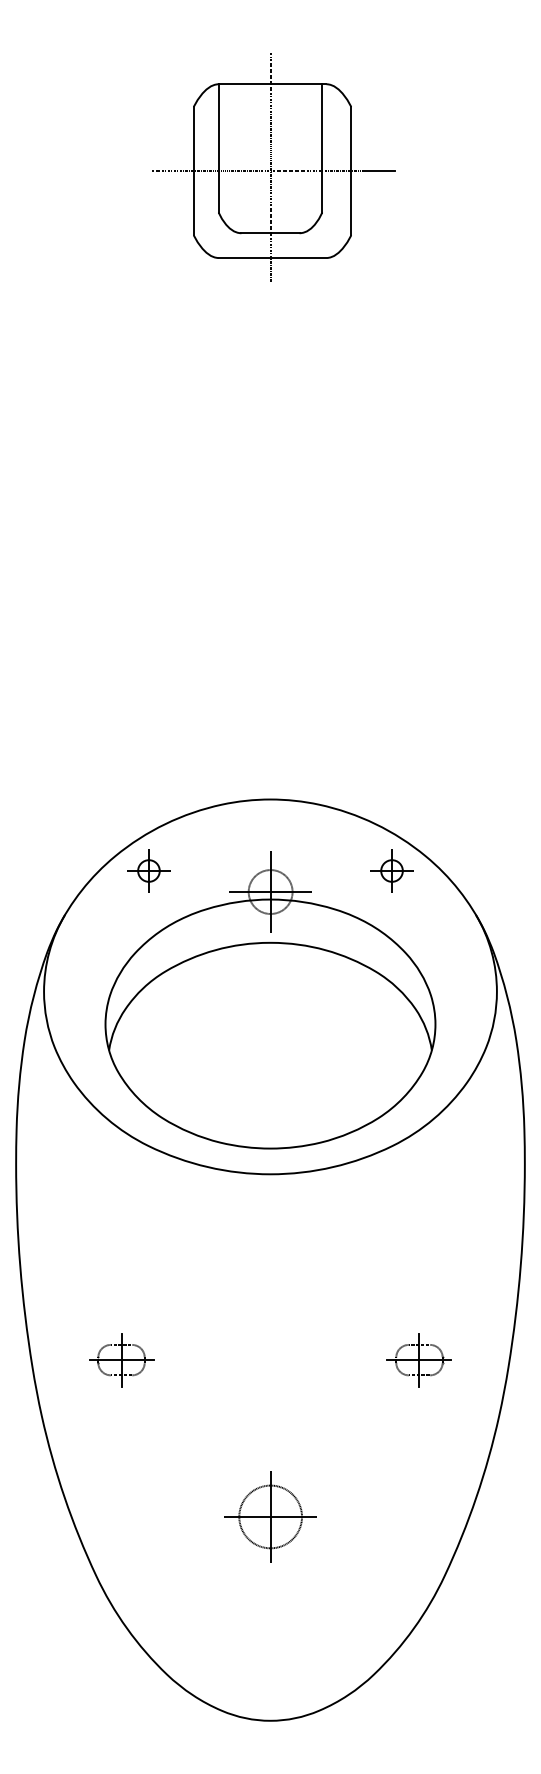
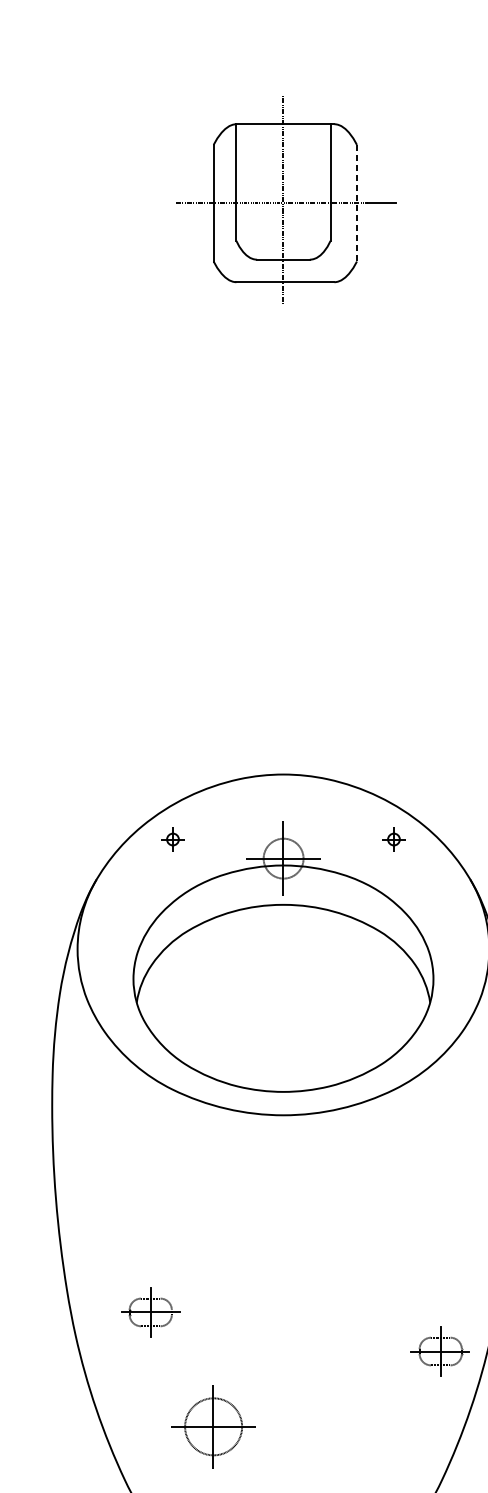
line: (351, 171) -> (357, 203), solid -> dashed
part: (148, 870) -> (172, 839), size x0.6
part: (391, 870) -> (393, 839), size x0.6
part: (121, 1360) -> (150, 1312), moved
part: (418, 1360) -> (439, 1351), moved
part: (270, 1516) -> (213, 1426), moved

